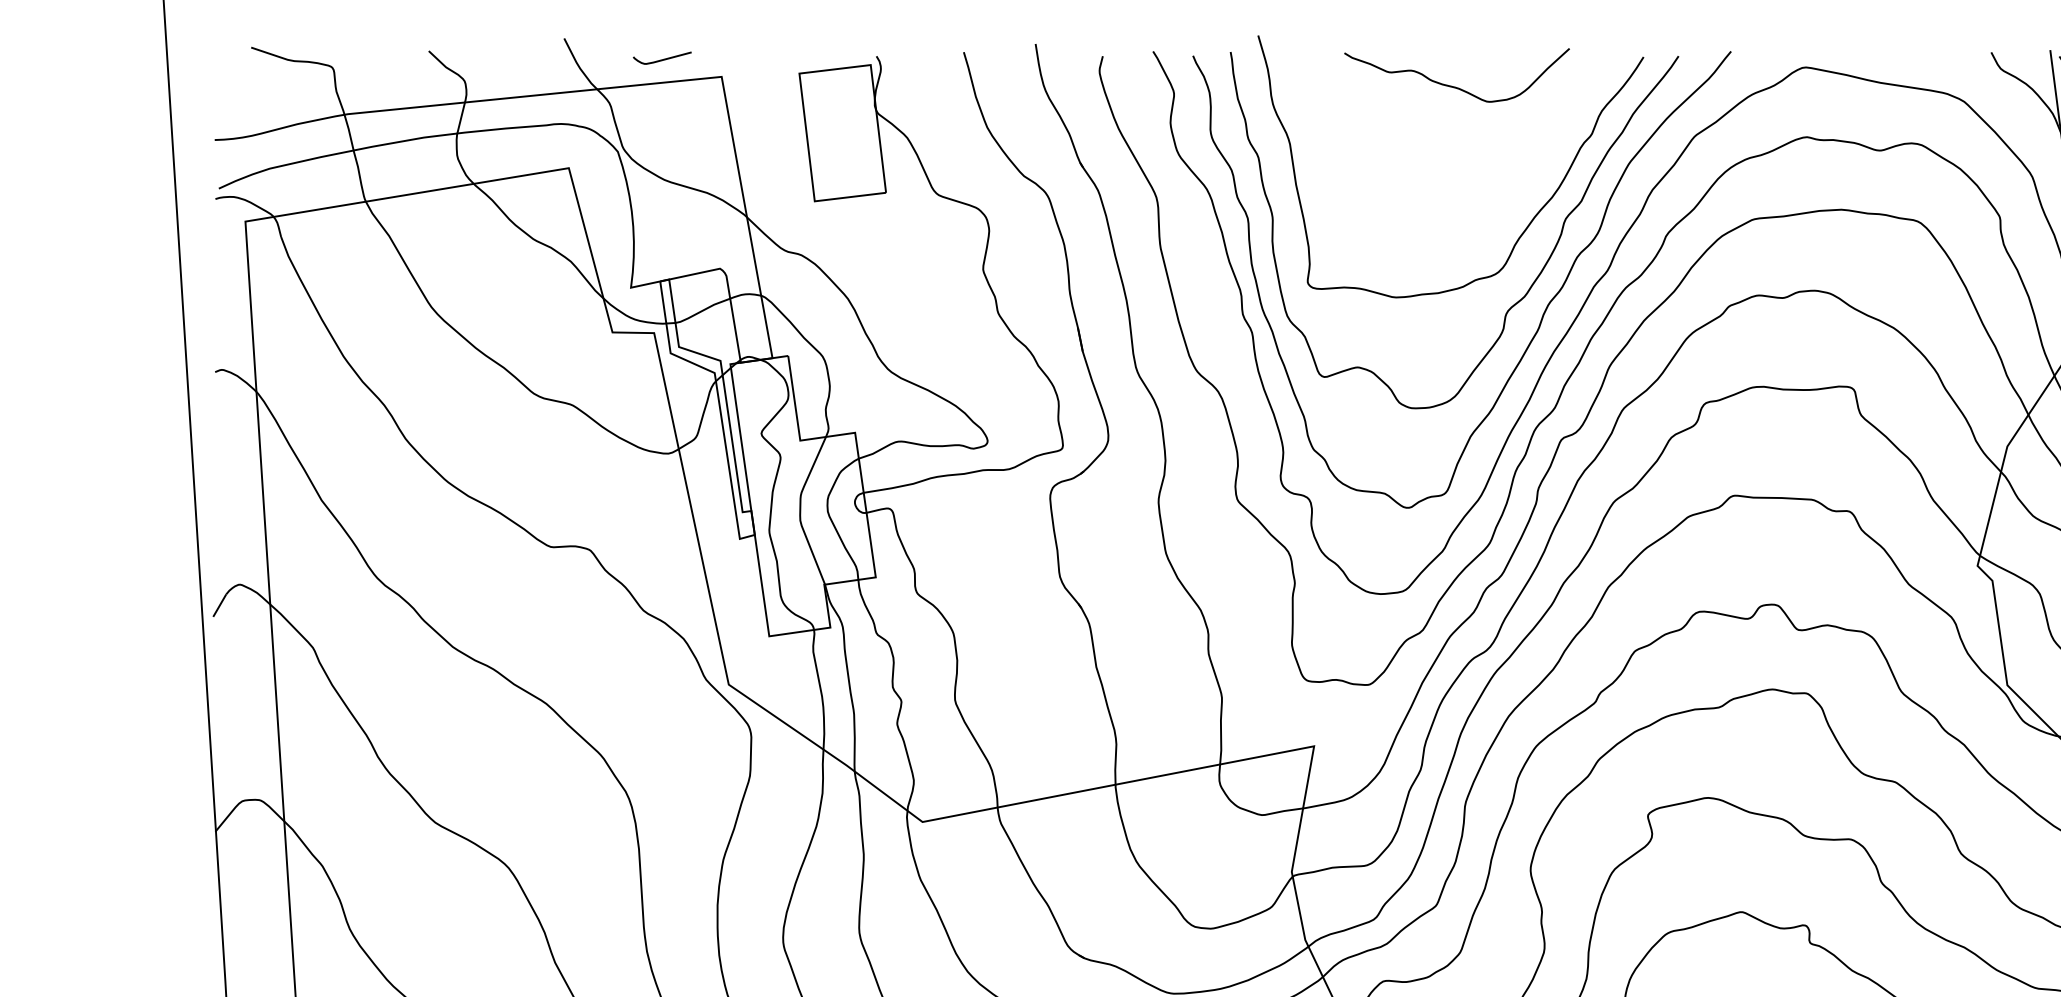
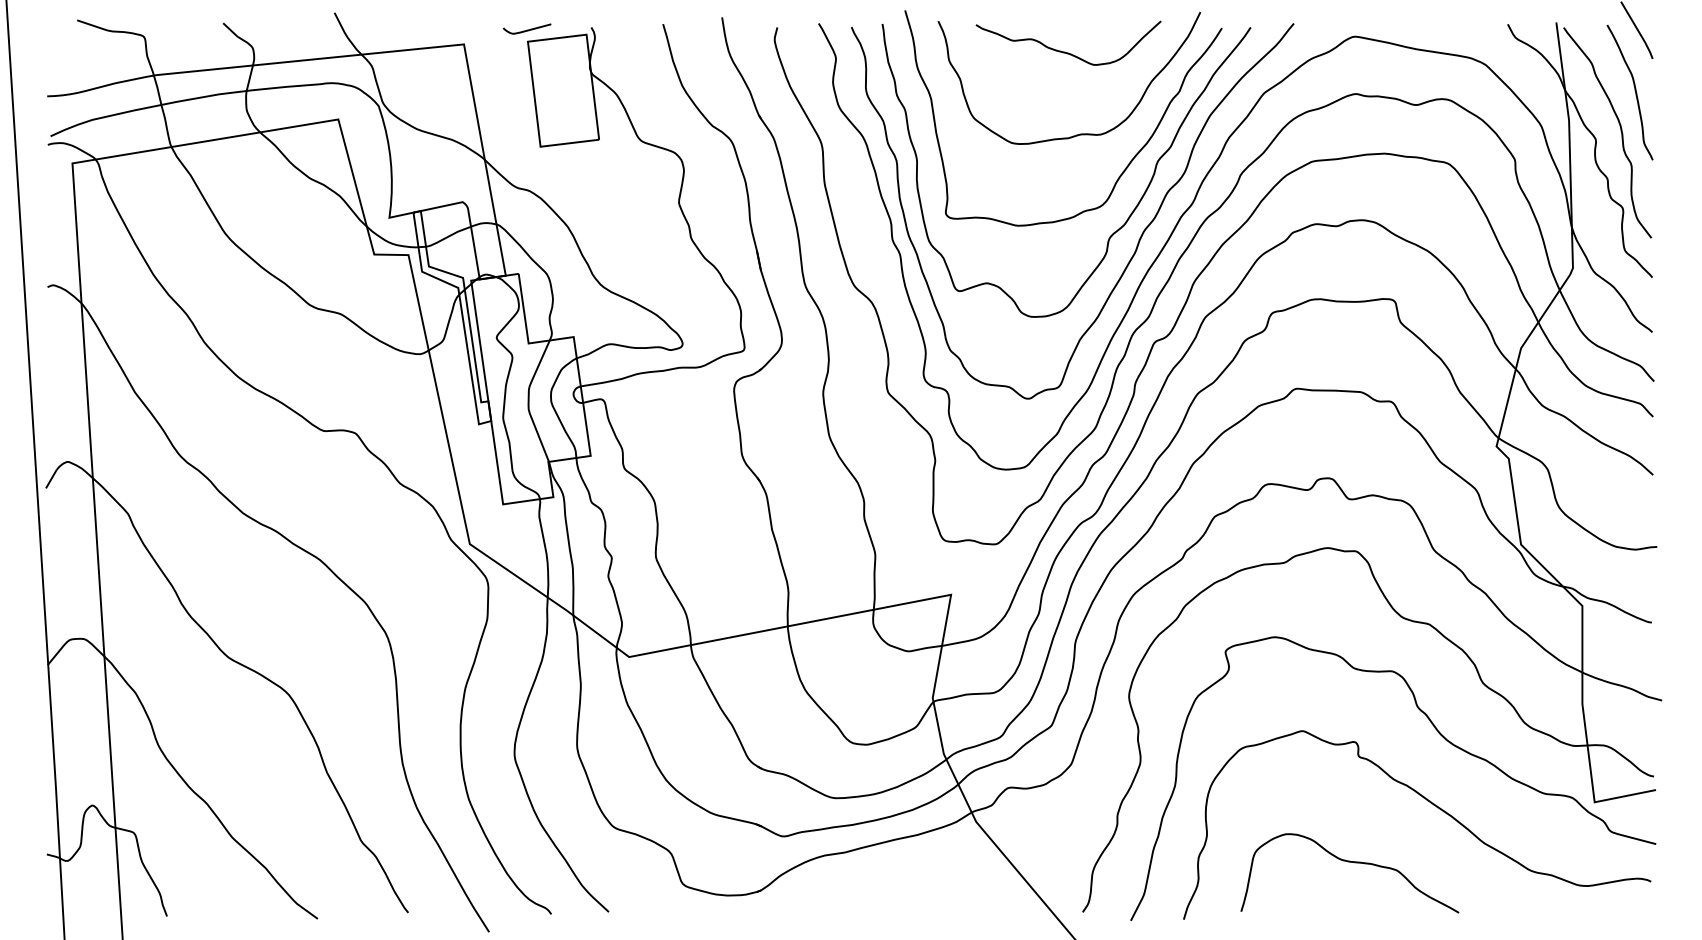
curve: (662, 58) -> (527, 29), moved
curve: (1470, 185) -> (1079, 133), added

